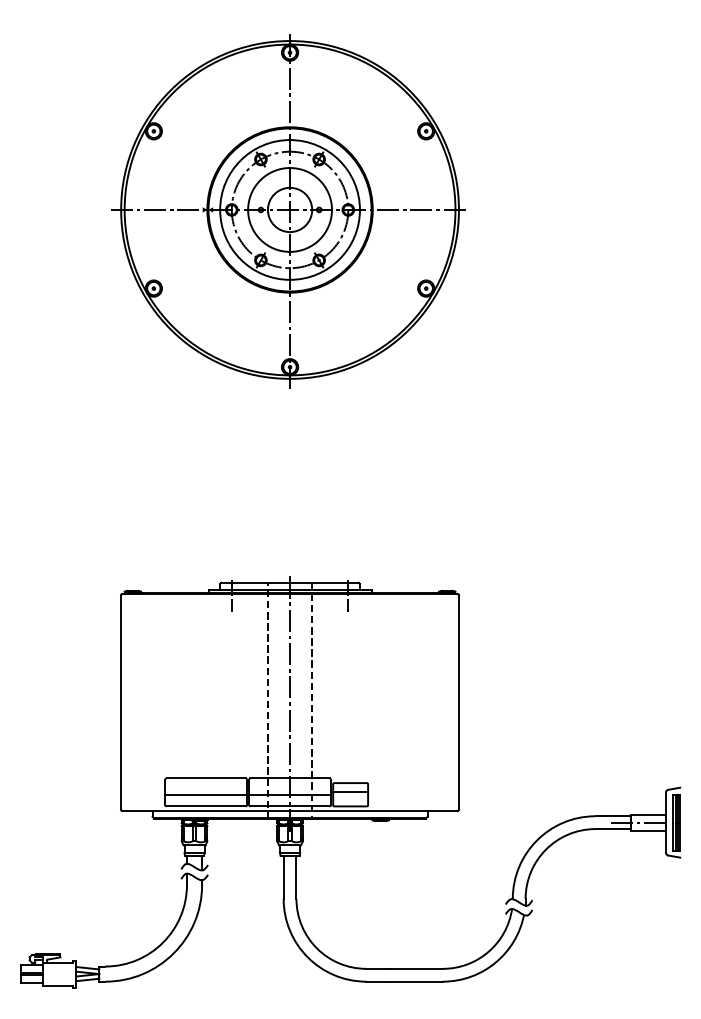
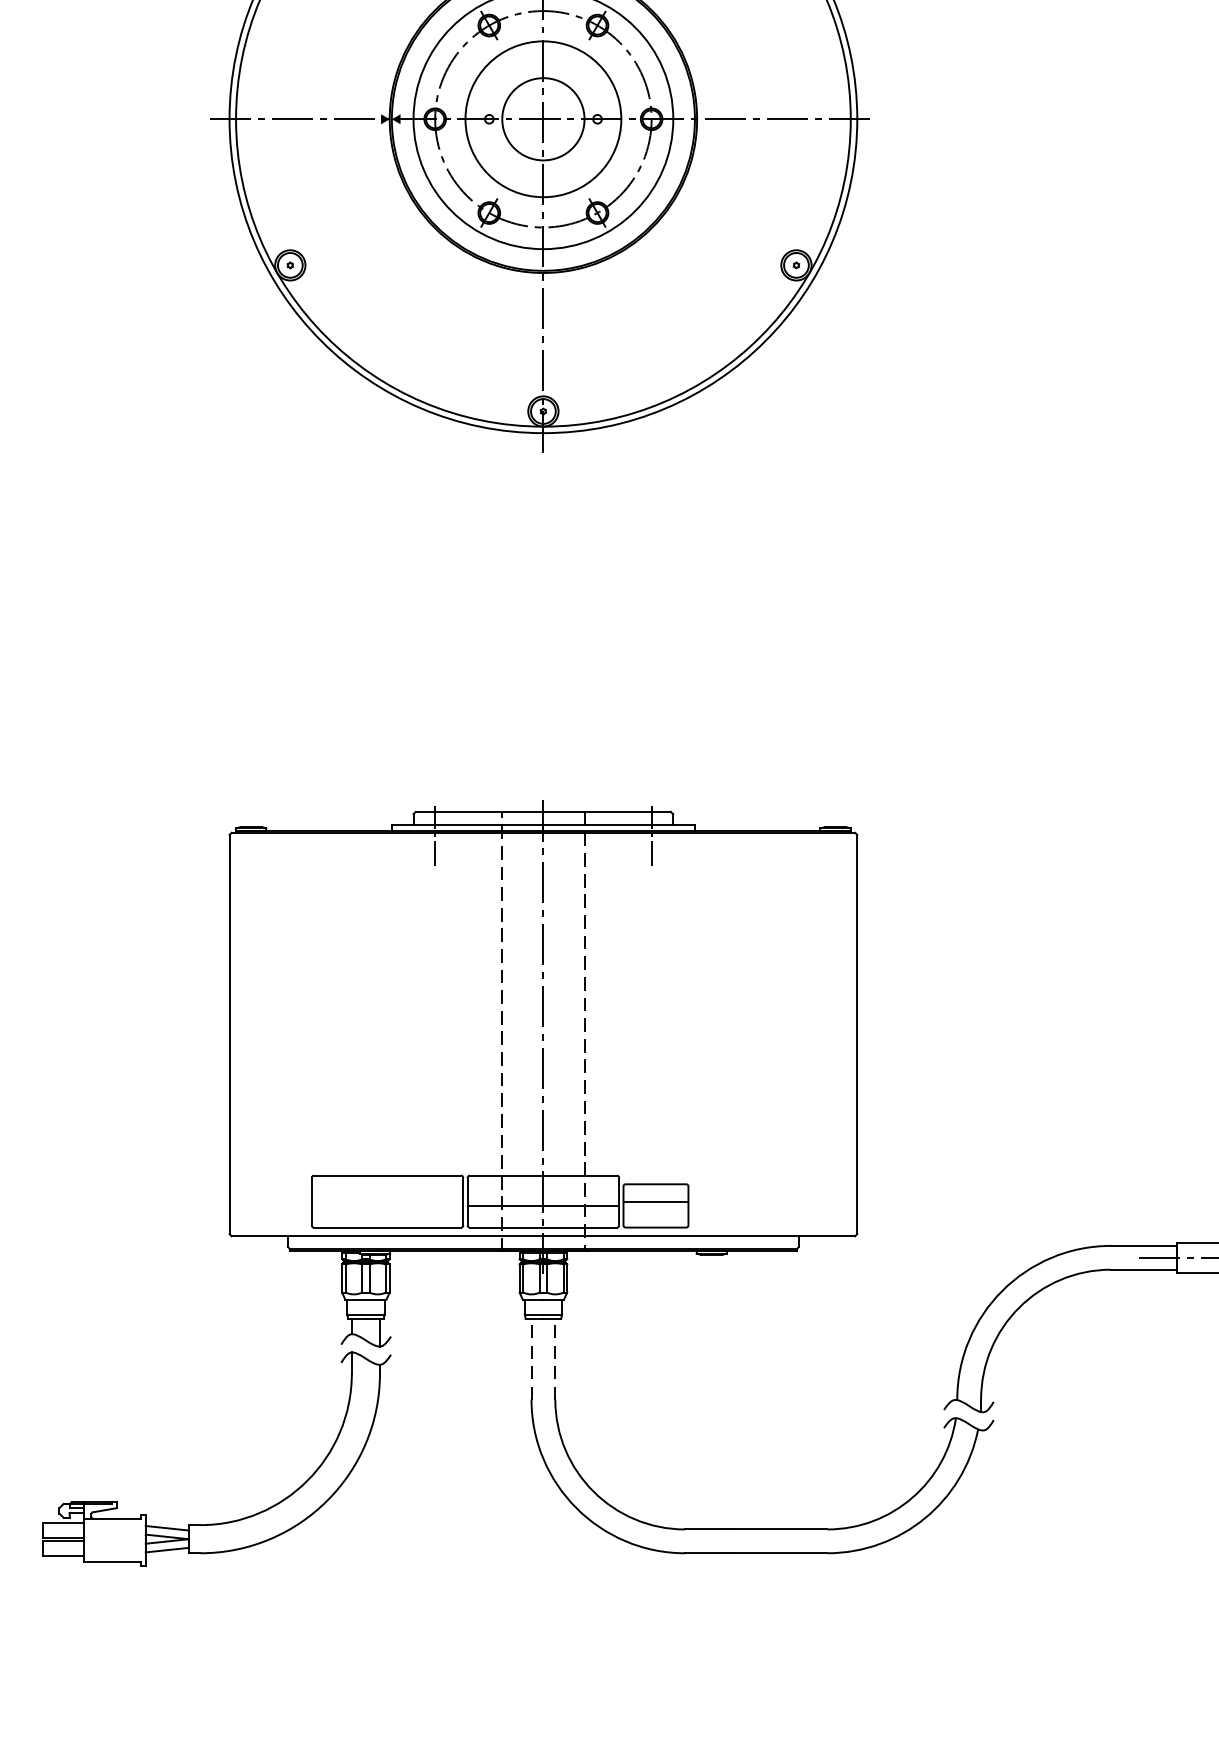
line: (205, 794) -> (386, 1205), removed
line: (283, 877) -> (531, 1359), solid -> dashed
line: (296, 877) -> (555, 1359), solid -> dashed

